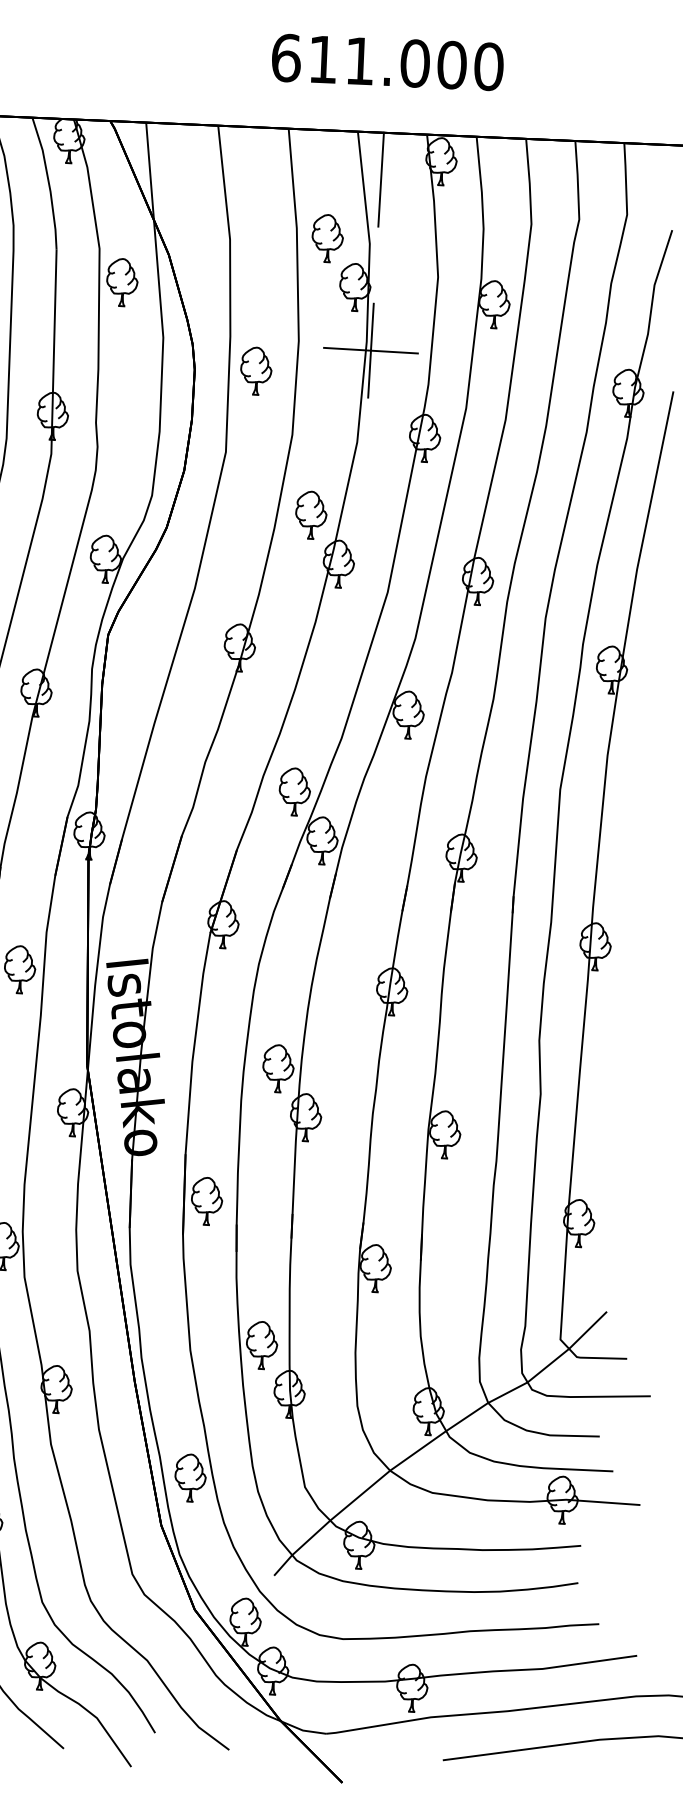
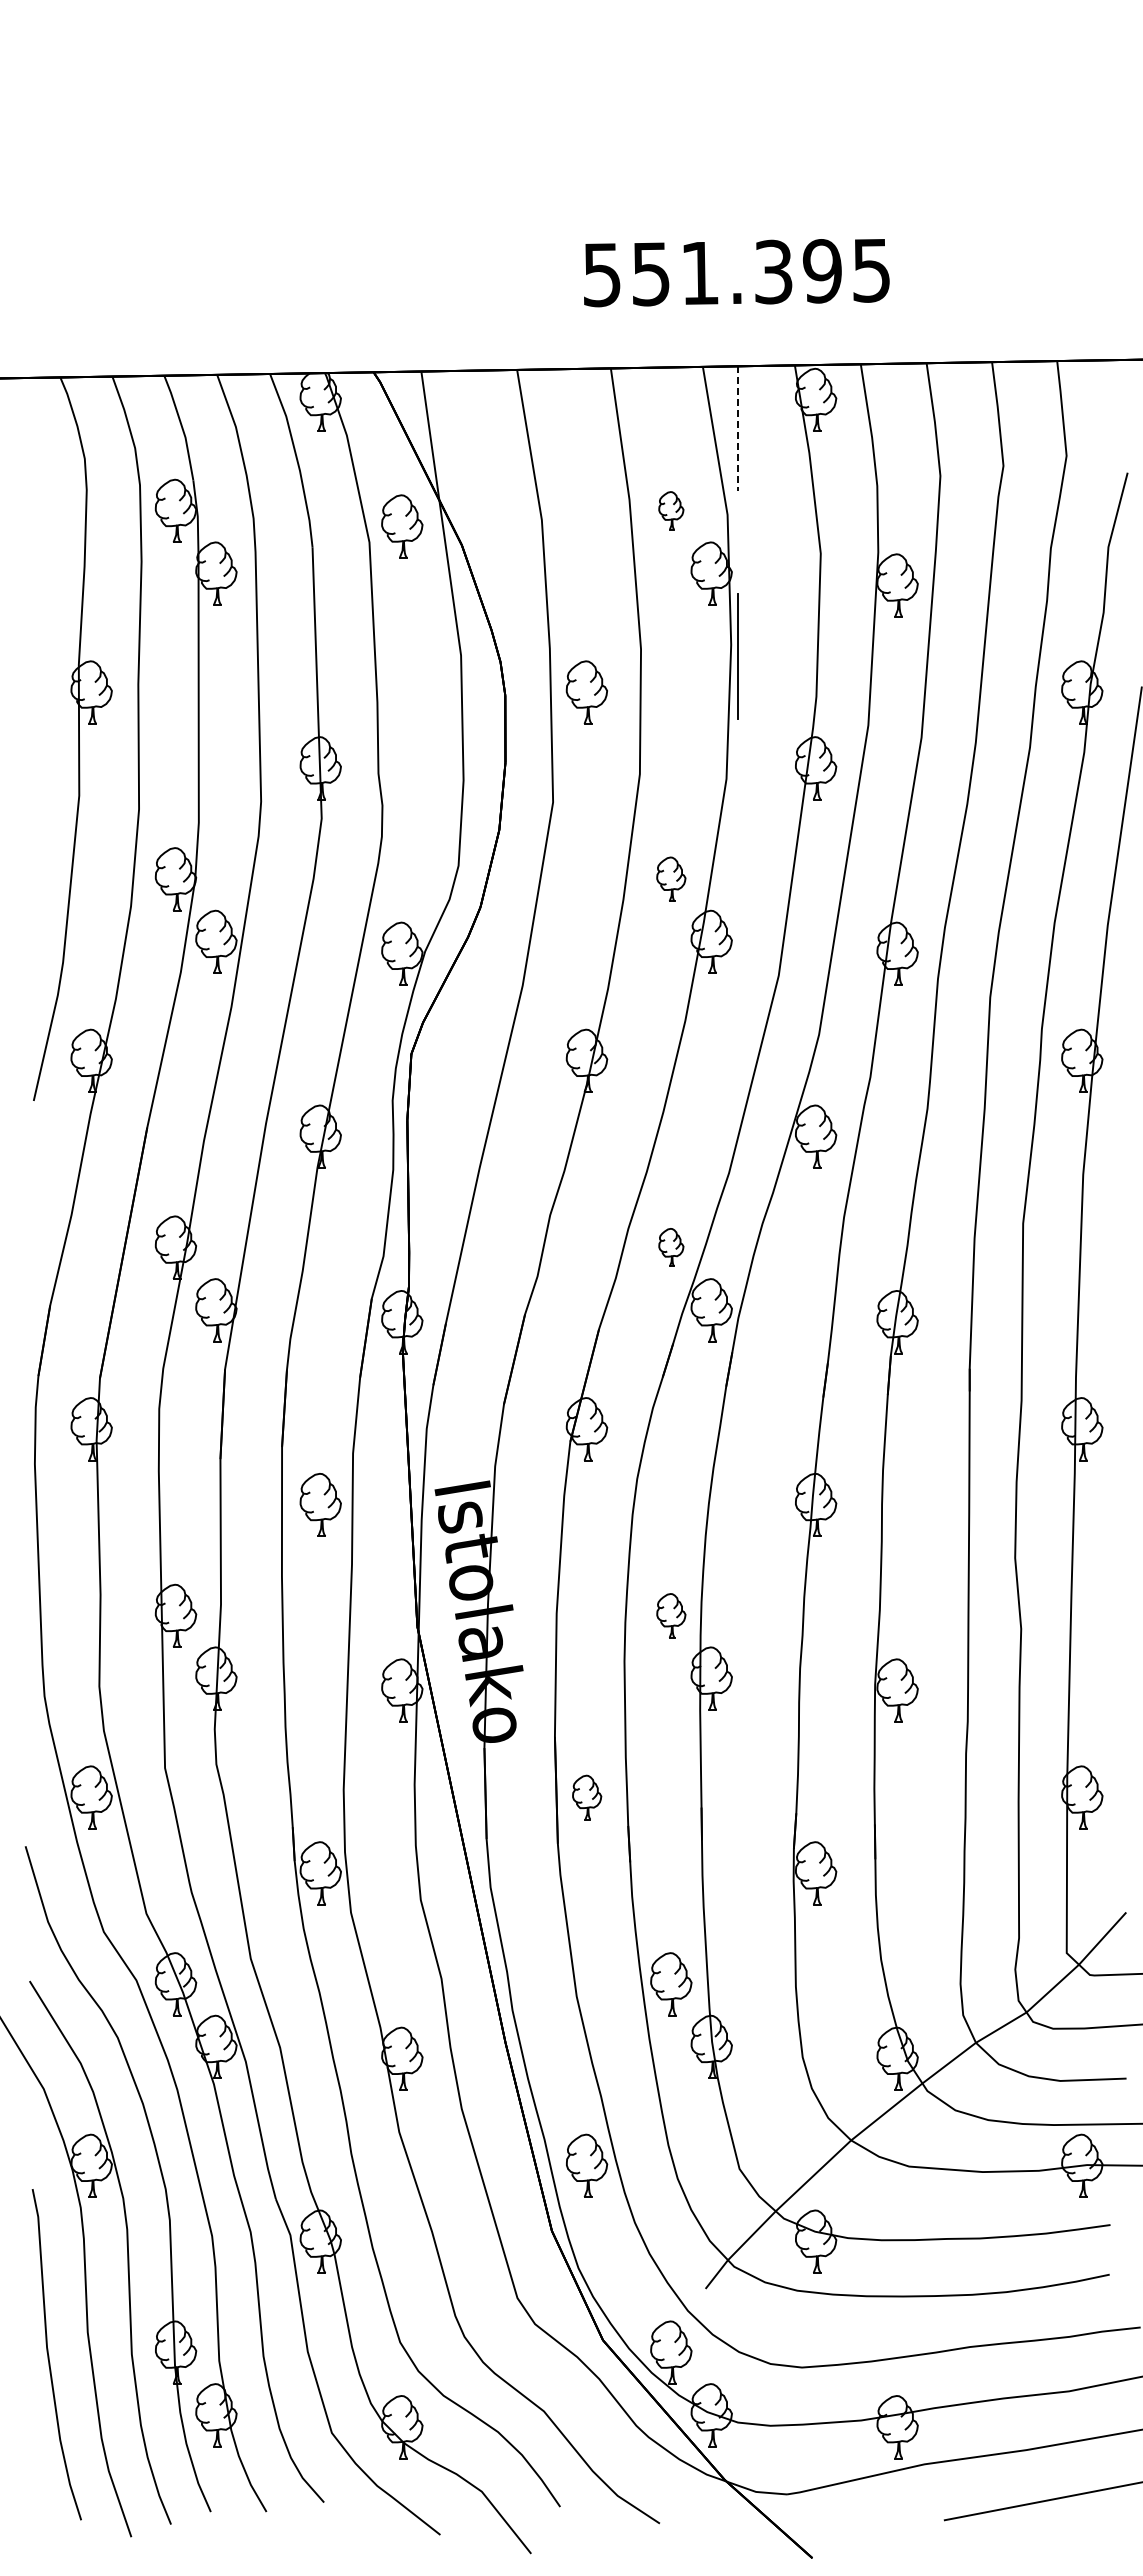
text: (388, 62) -> (737, 272), 611.000 -> 551.395
line: (381, 180) -> (737, 429), solid -> dashed
part: (327, 238) -> (671, 510), size x0.6
part: (122, 282) -> (402, 526), moved
line: (370, 350) -> (737, 656), removed
part: (311, 515) -> (671, 879), size x0.7
part: (295, 791) -> (671, 1247), size x0.6
part: (278, 1068) -> (671, 1615), size x0.7
part: (207, 1201) -> (587, 1797), size x0.7

